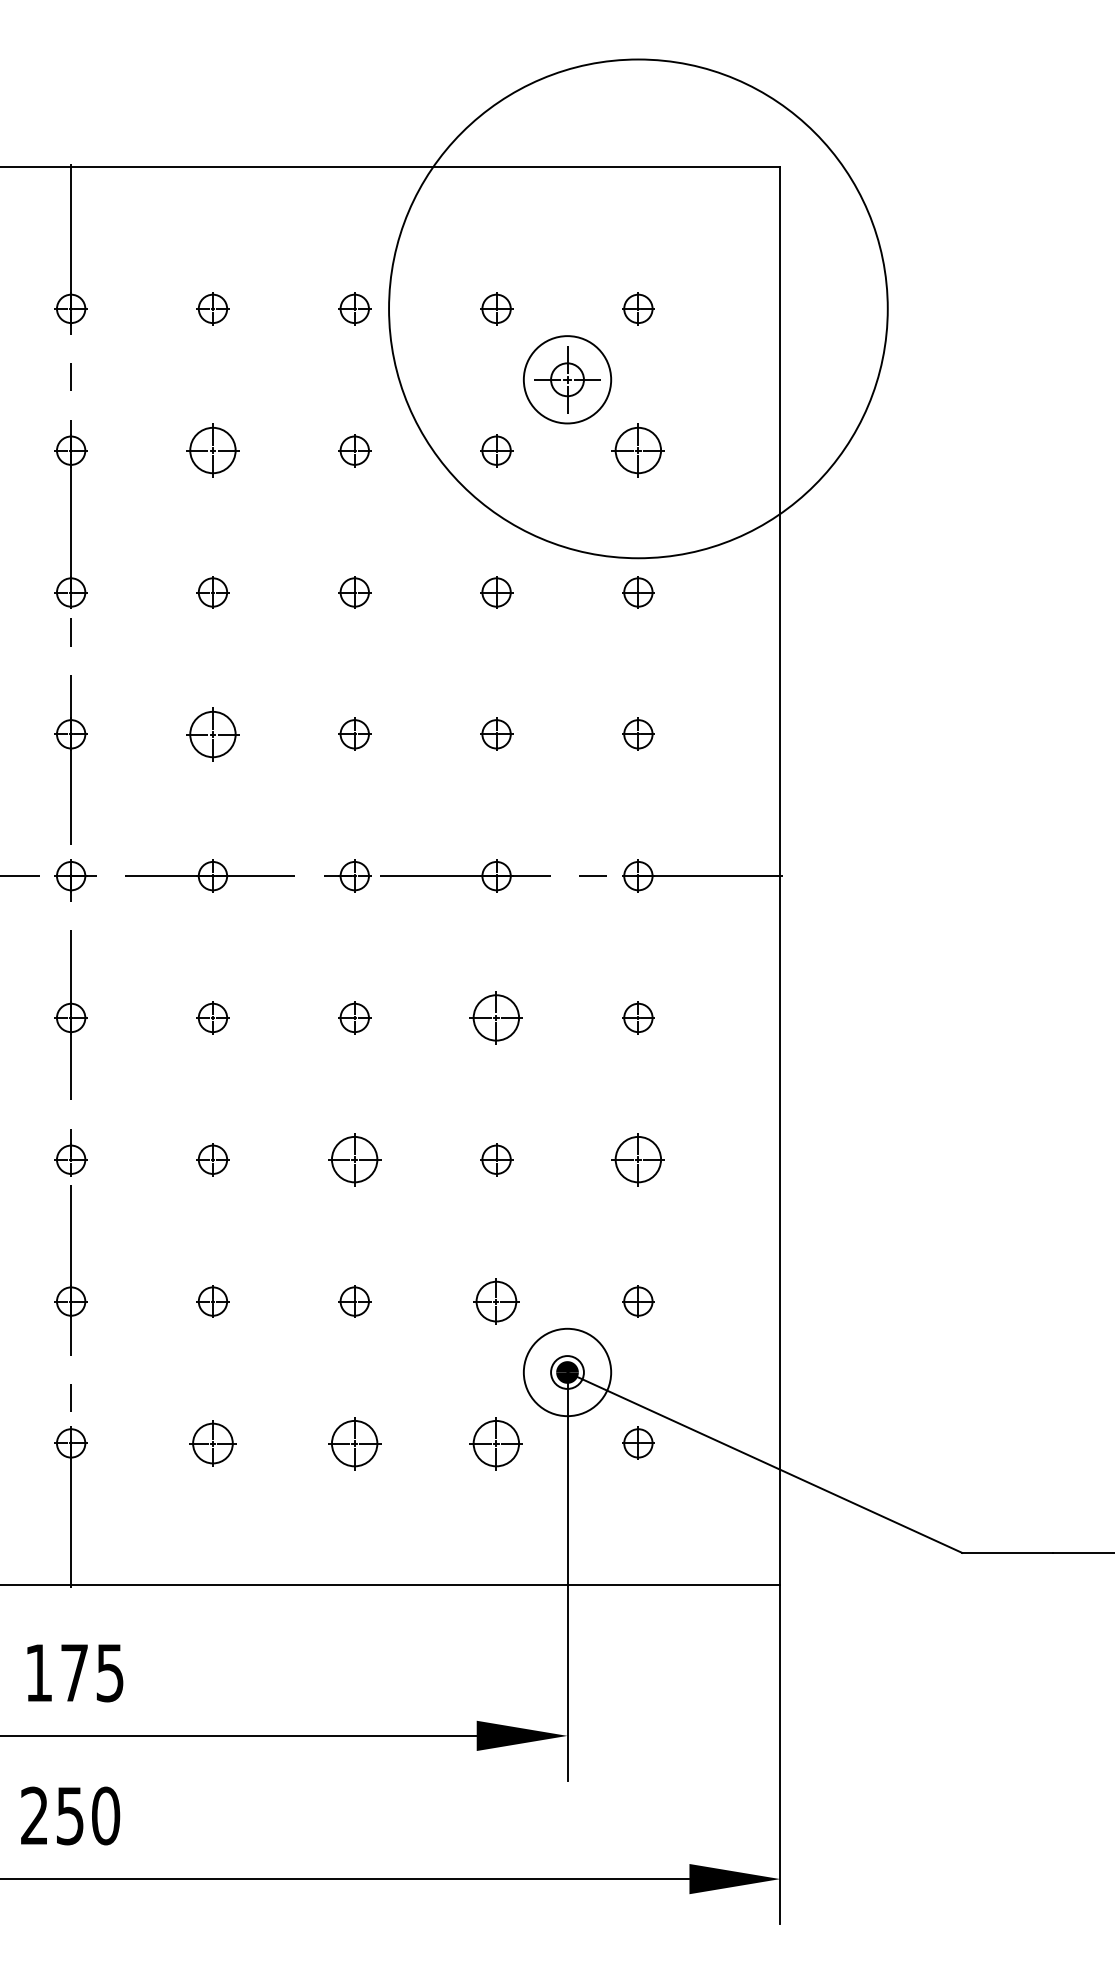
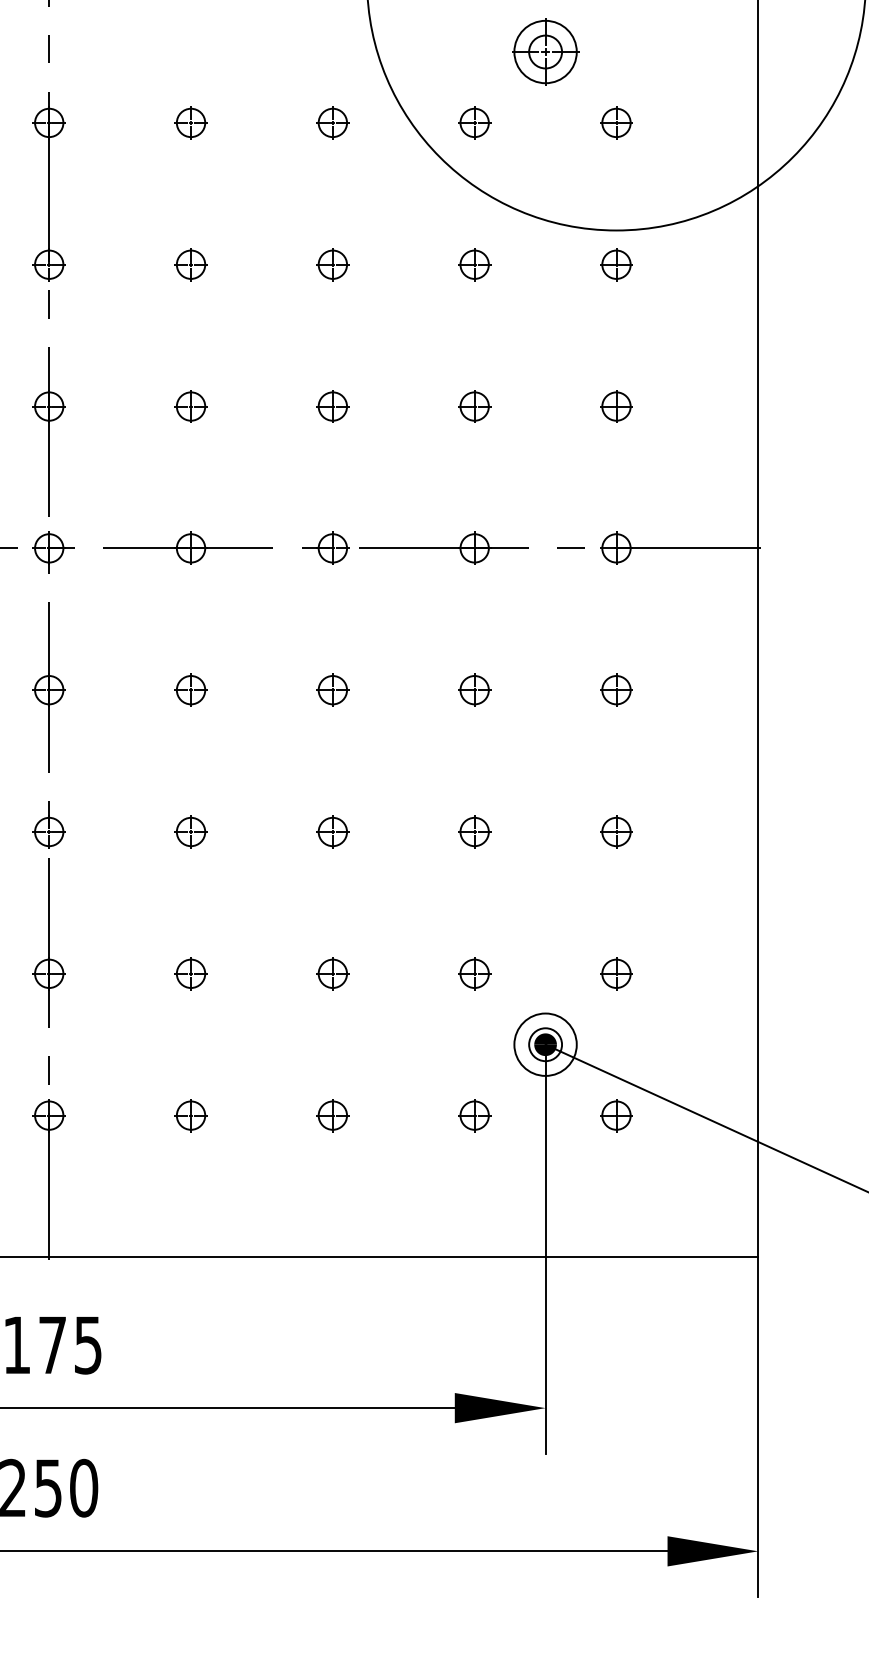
circle: (567, 379) -> (545, 51), size x0.71
part: (212, 450) -> (190, 122), size x0.62
part: (638, 450) -> (616, 122), size x0.62
part: (212, 733) -> (190, 405), size x0.62
part: (496, 1017) -> (474, 689), size x0.62
part: (354, 1159) -> (332, 831), size x0.62
part: (638, 1159) -> (616, 831), size x0.62
part: (496, 1301) -> (474, 973), size x0.71
circle: (567, 1372) -> (545, 1044), size x0.71
part: (212, 1442) -> (190, 1114), size x0.71
part: (354, 1442) -> (332, 1114), size x0.62
part: (496, 1442) -> (474, 1114), size x0.62

